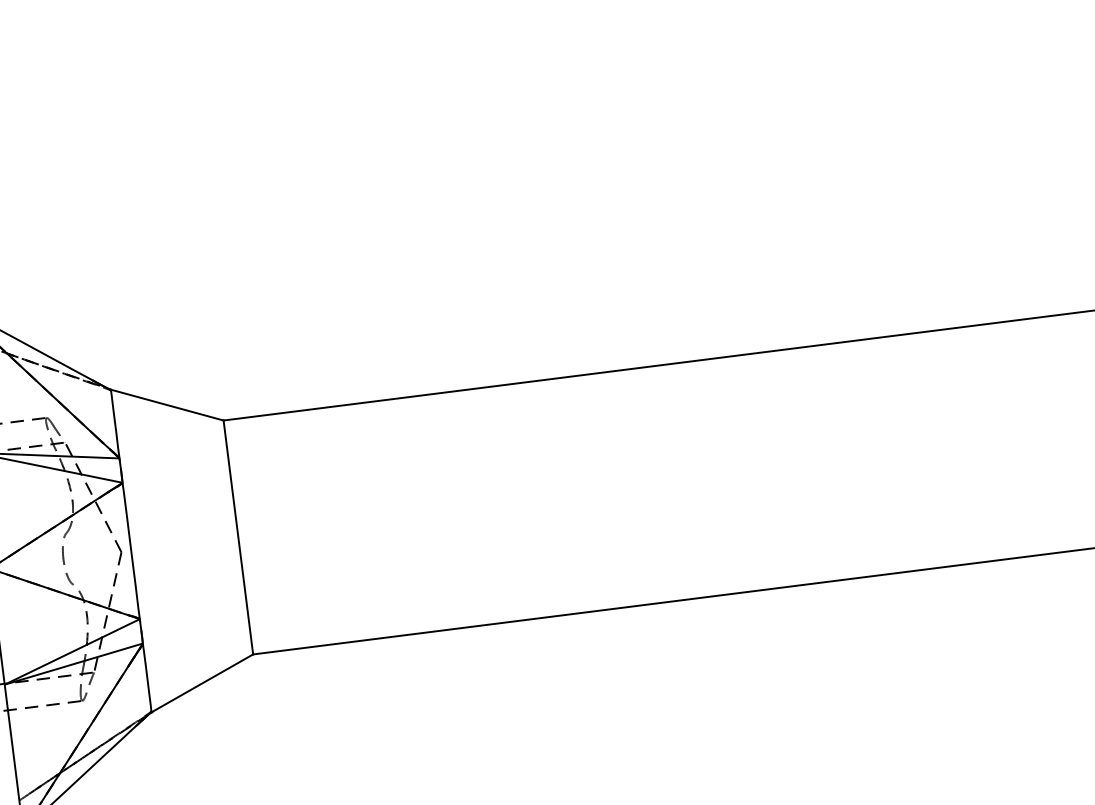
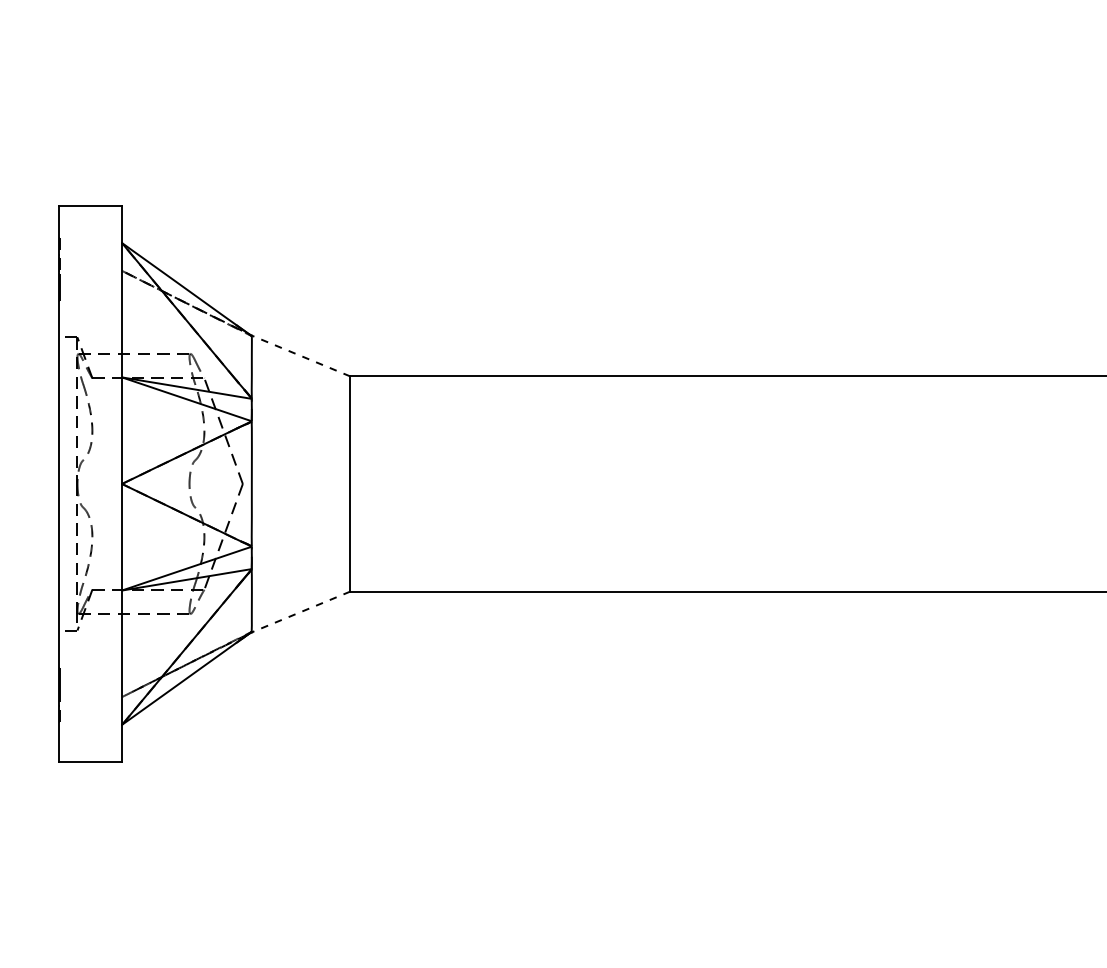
line: (166, 404) -> (300, 355), solid -> dashed
line: (201, 684) -> (300, 612), solid -> dashed

